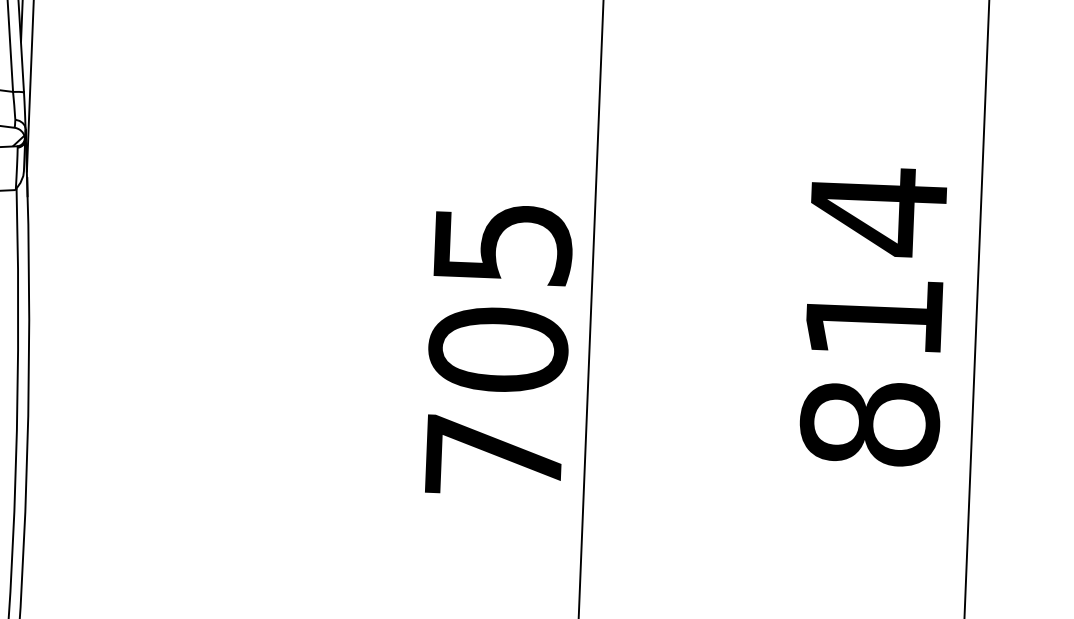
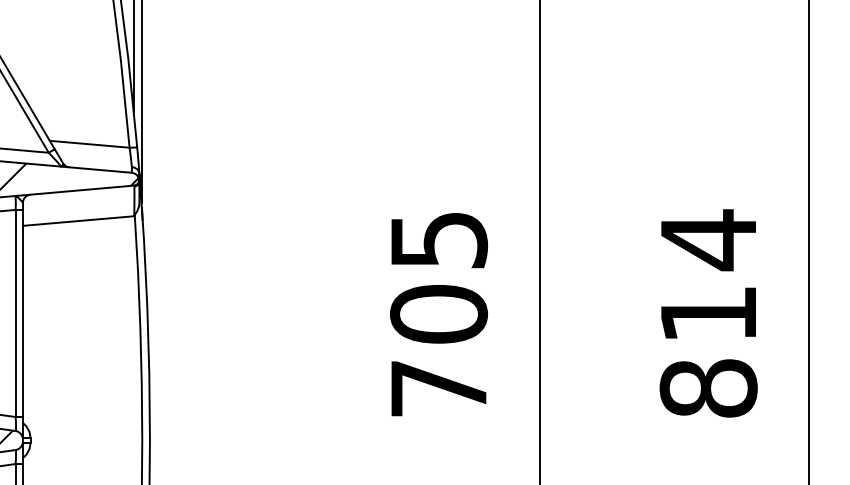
text: (873, 316) -> (708, 313), moved
text: (499, 350) -> (439, 314), moved

